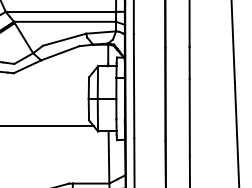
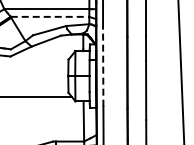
line: (65, 21) -> (50, 16), solid -> dashed
line: (134, 84) -> (103, 65), solid -> dashed

